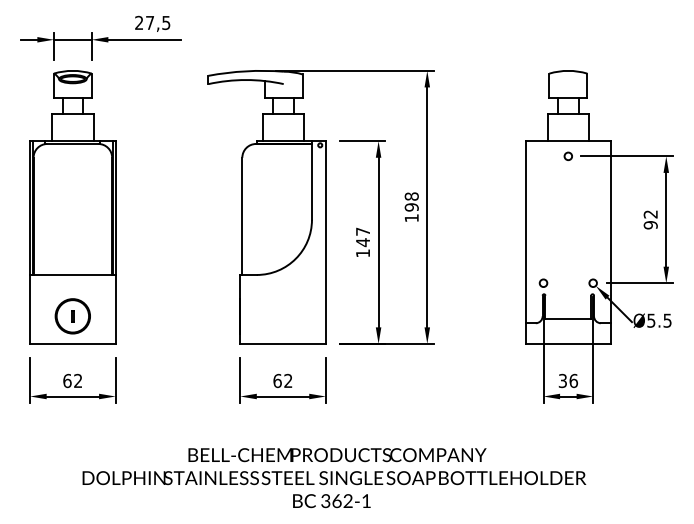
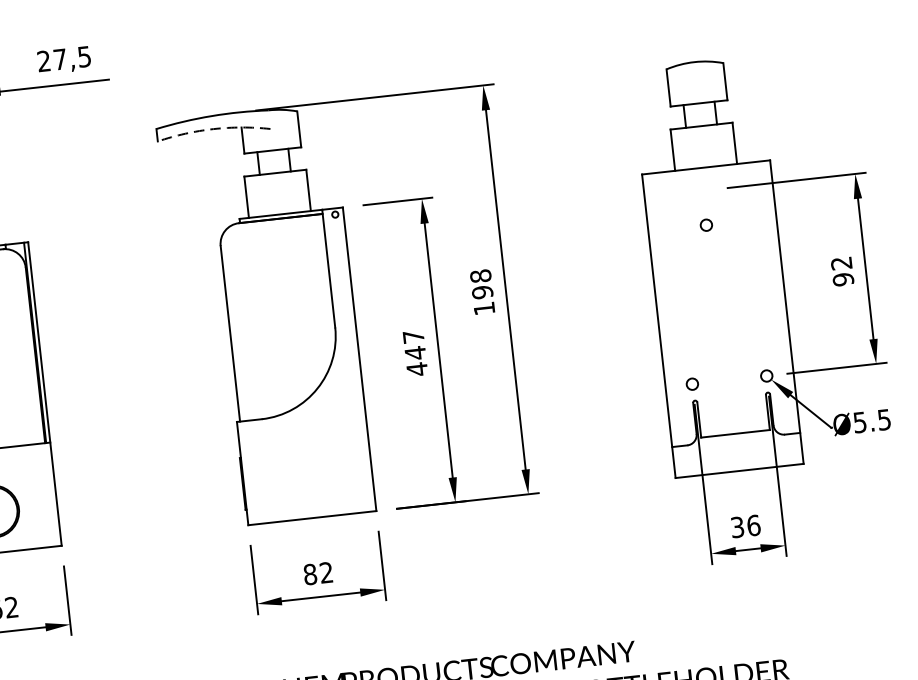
arc: (246, 80) -> (214, 129), solid -> dashed
circle: (567, 155) -> (705, 224), moved
text: (362, 253) -> (416, 369), 147 -> 447
text: (277, 380) -> (310, 573), 62 -> 82

